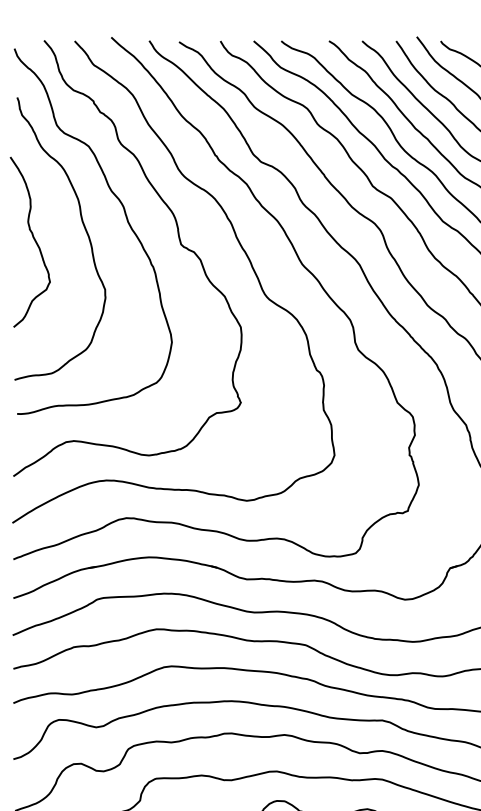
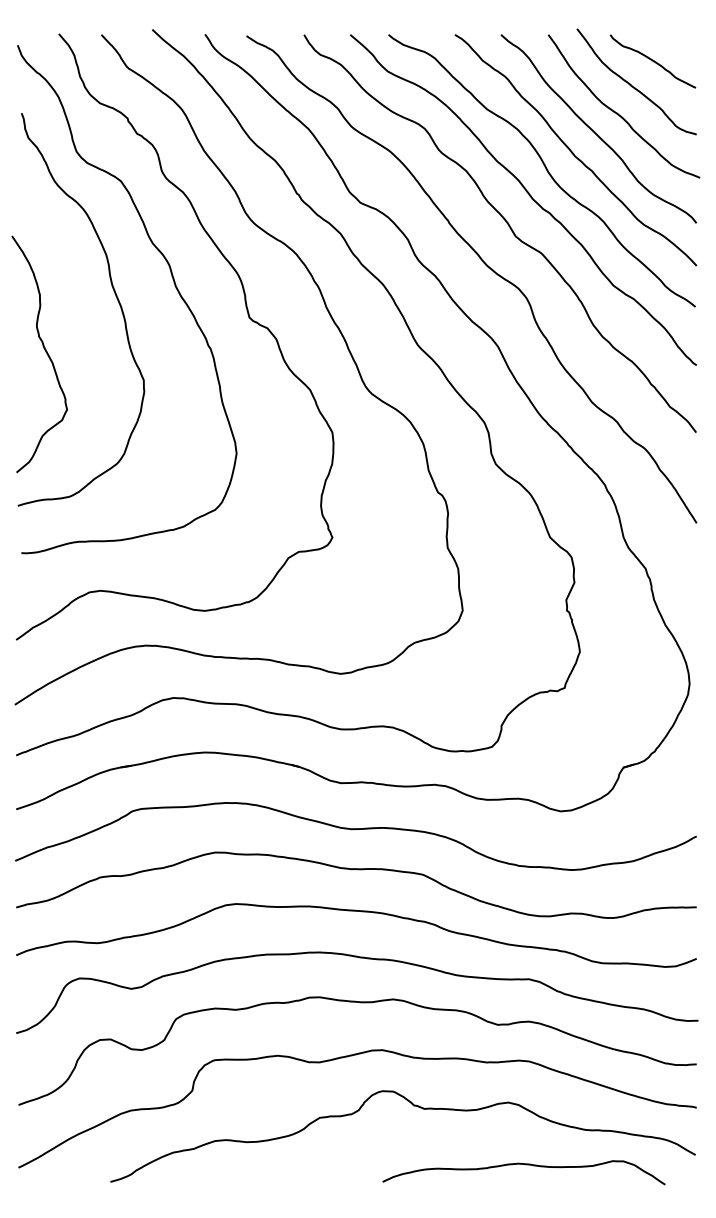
curve: (34, 240) -> (45, 352), moved

